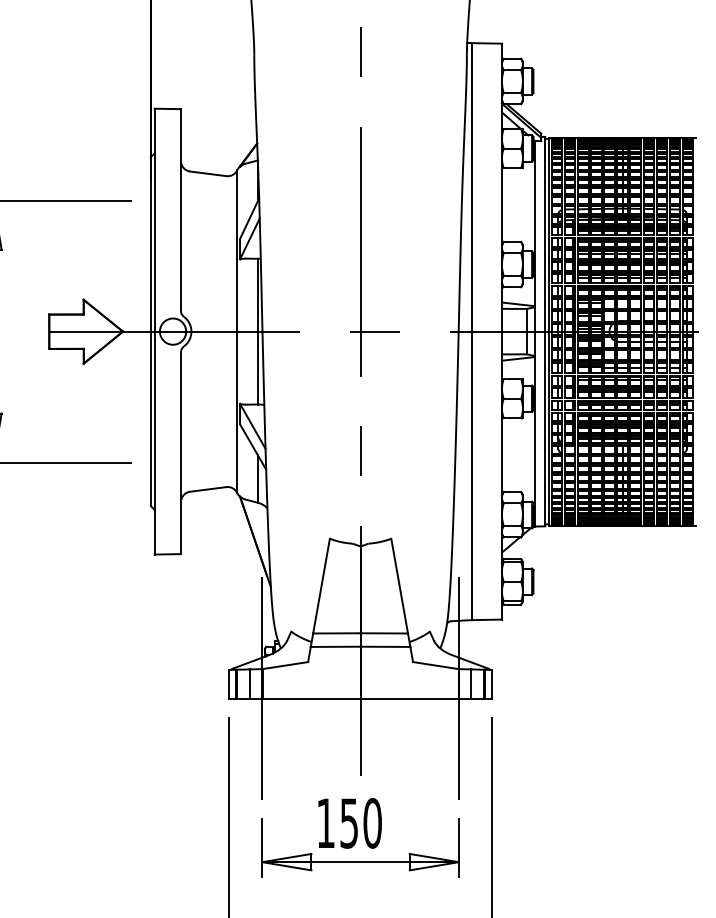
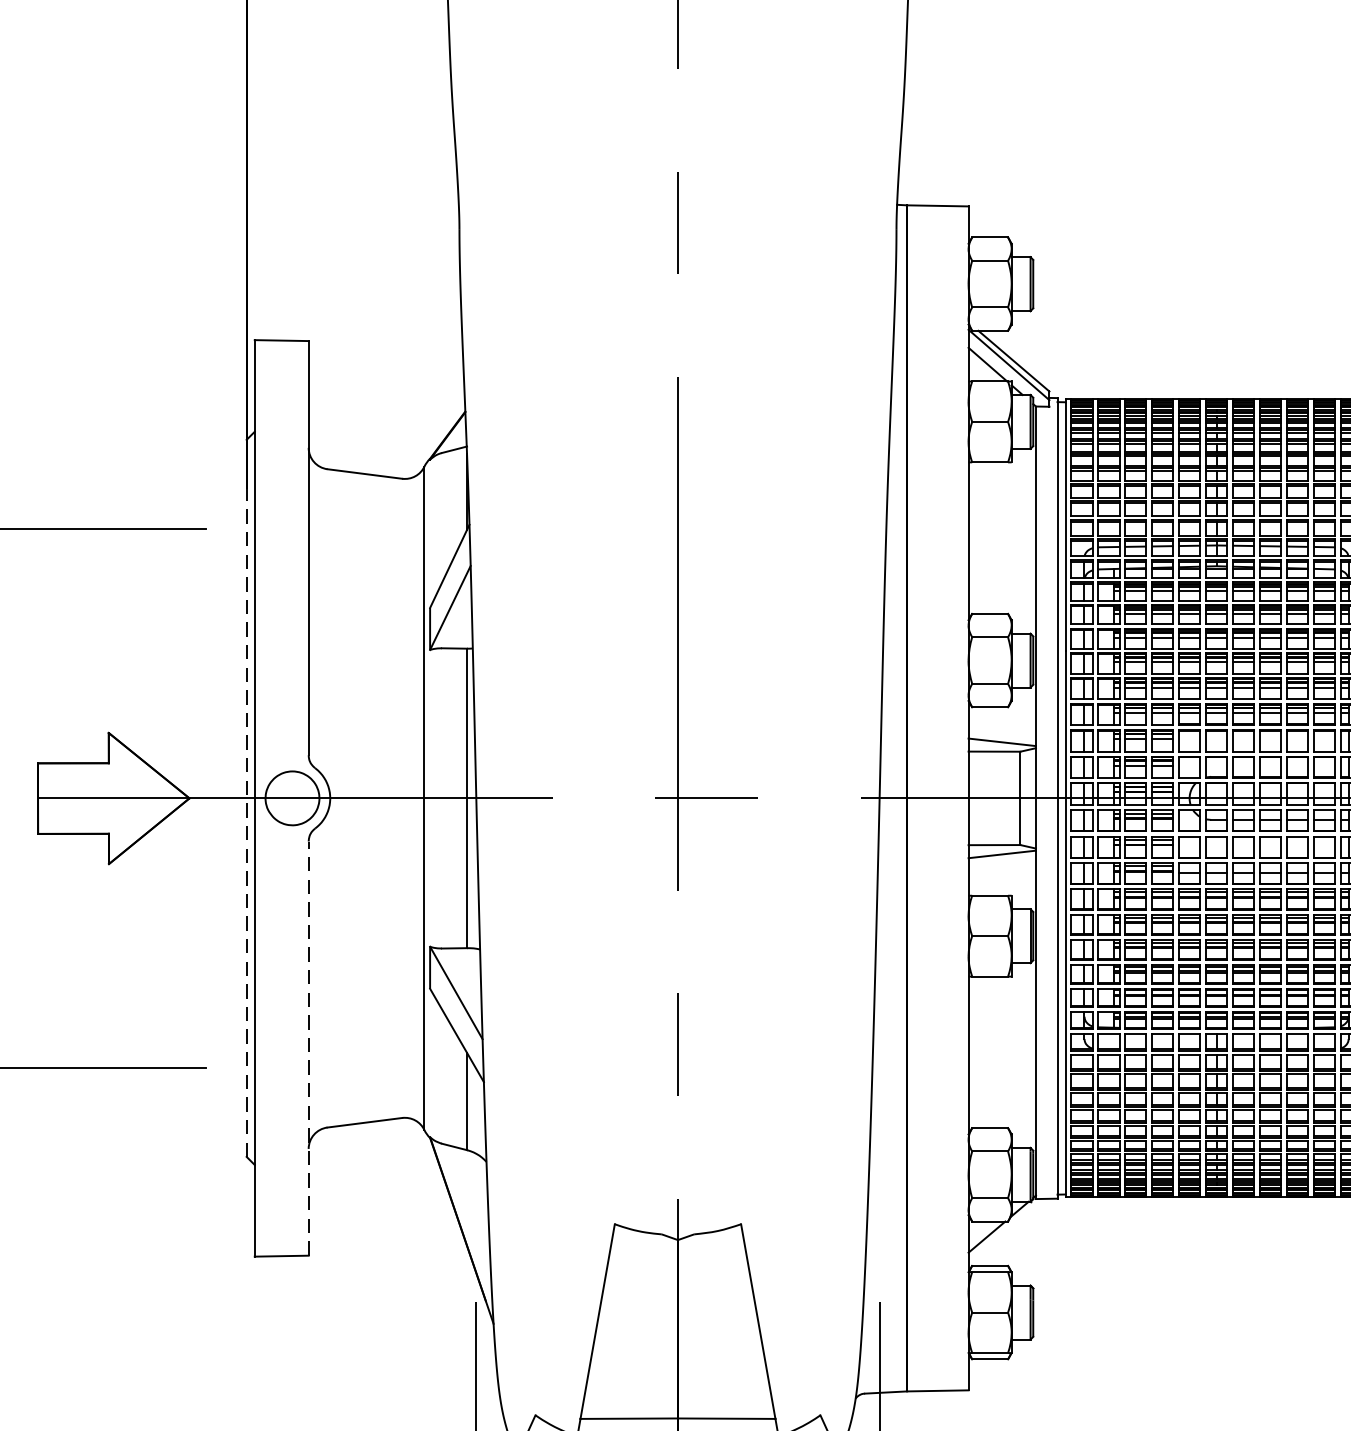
line: (150, 331) -> (246, 798), solid -> dashed
line: (180, 453) -> (307, 1048), solid -> dashed

